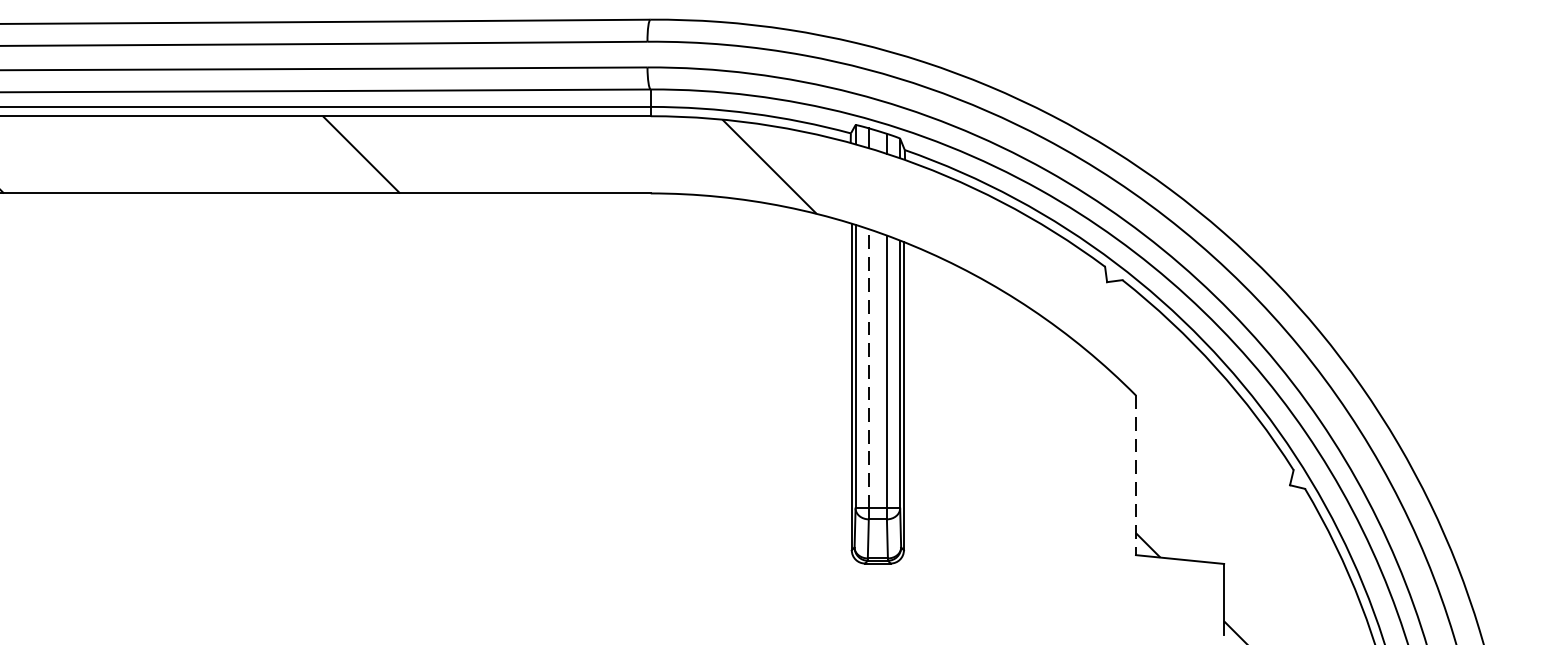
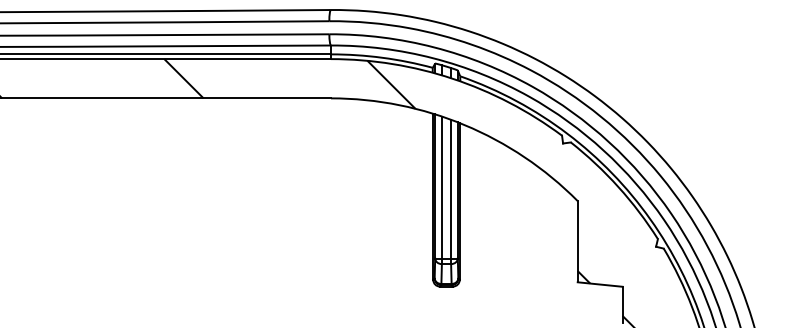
line: (868, 368) -> (441, 187), dashed -> solid
line: (1135, 474) -> (577, 241), dashed -> solid

